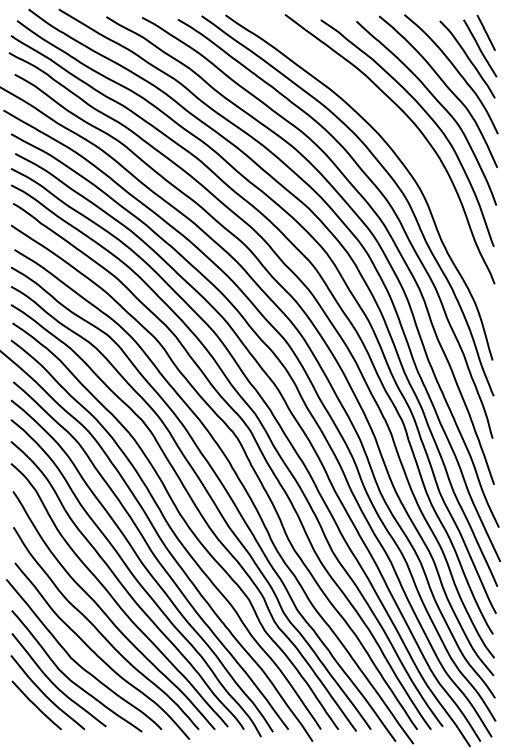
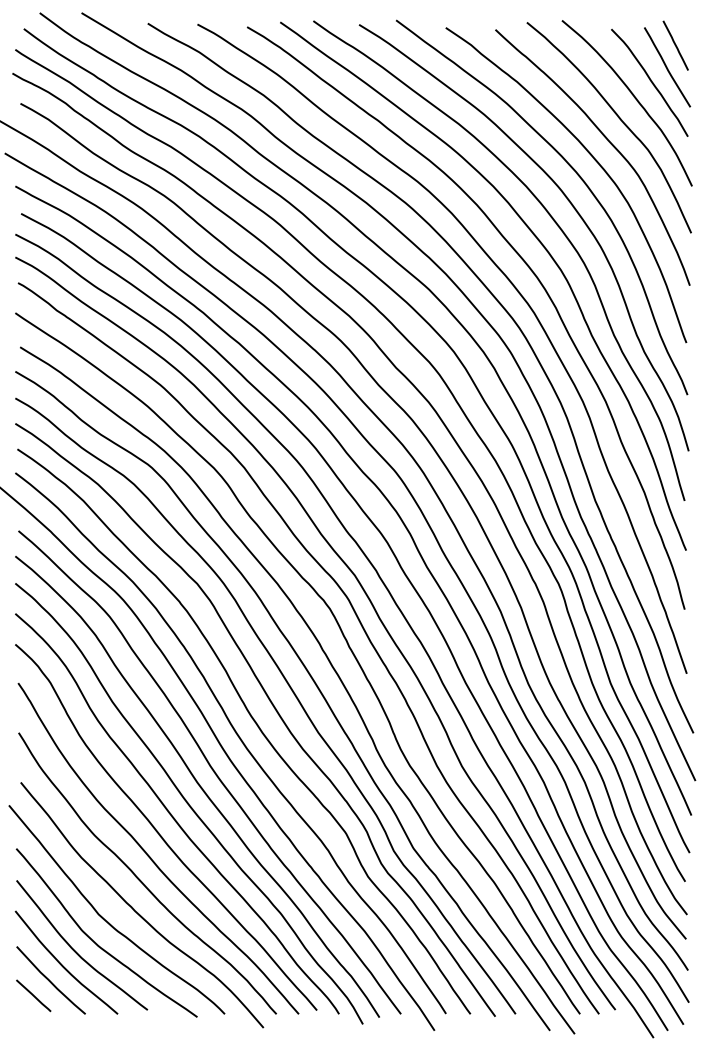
curve: (409, 146) -> (569, 203), added
line: (24, 716) -> (34, 995), added

